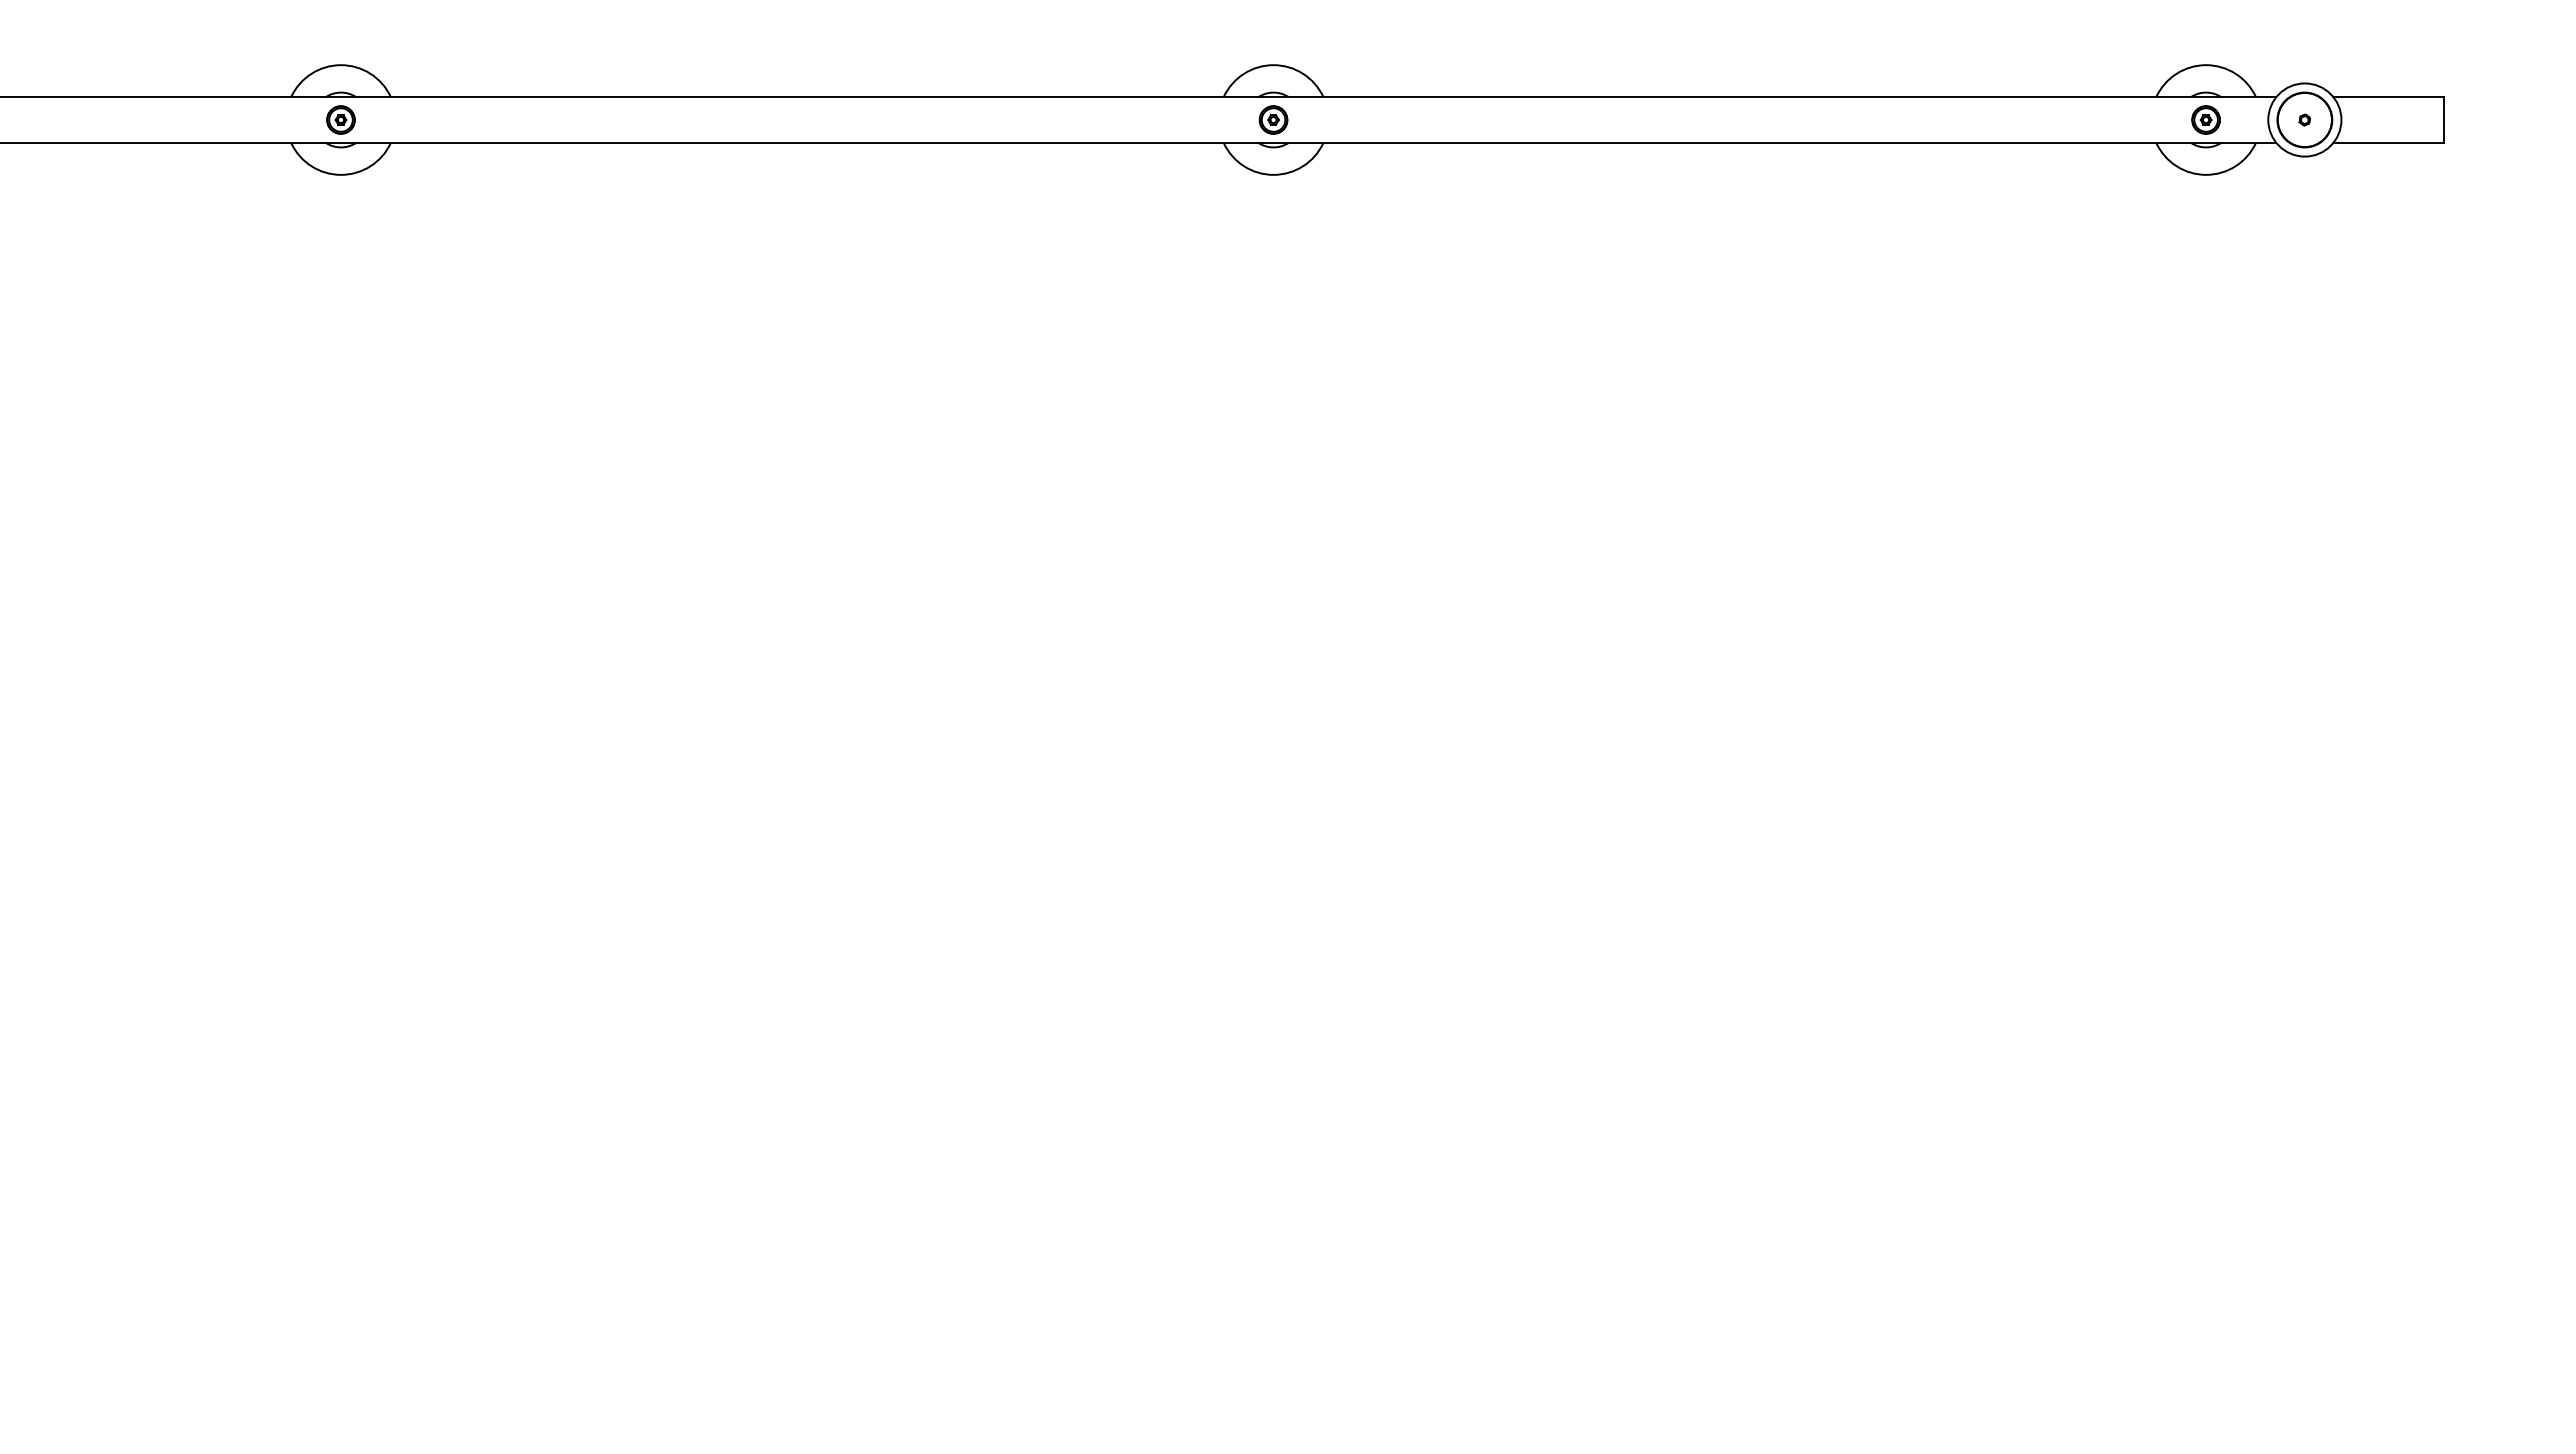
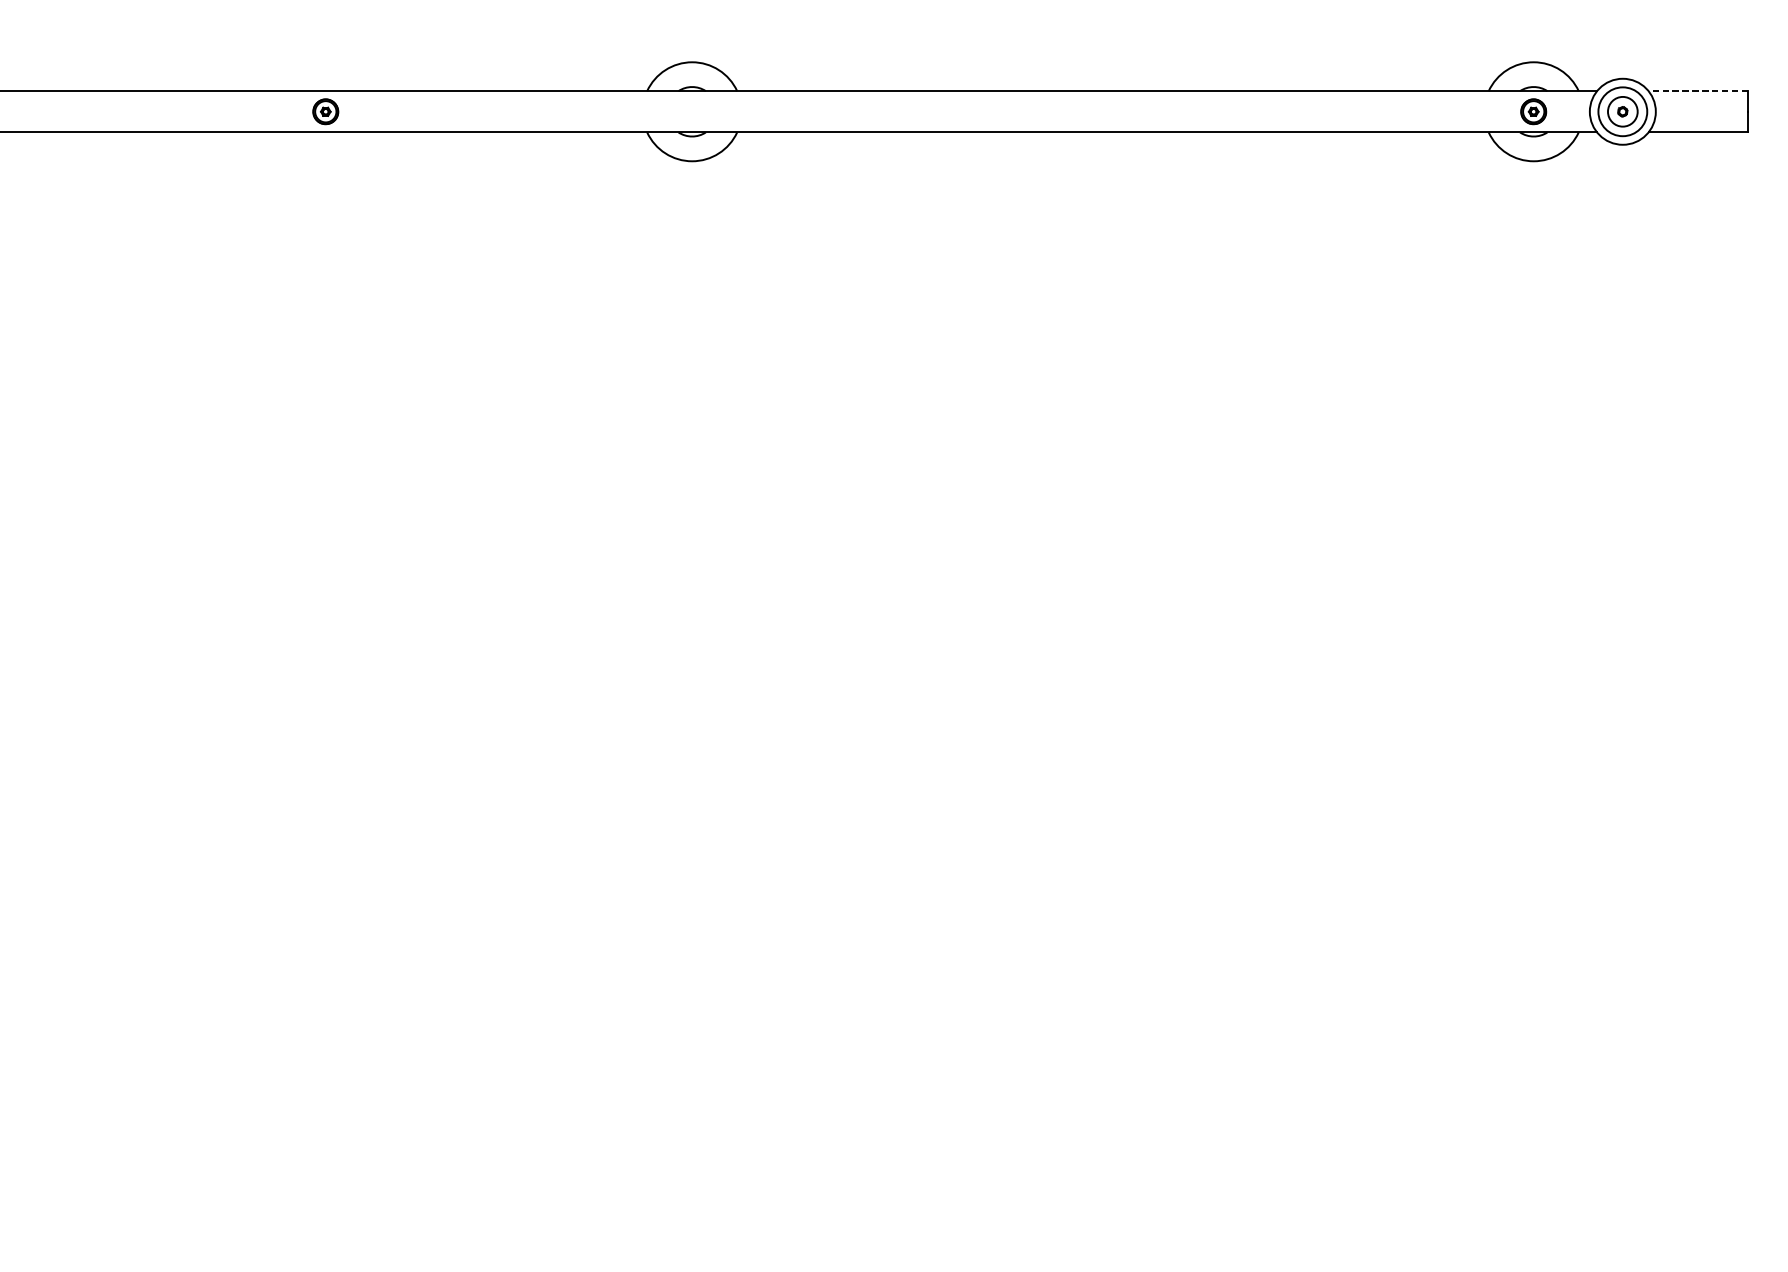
line: (2388, 97) -> (1698, 91), solid -> dashed
part: (1273, 119) -> (325, 111), moved
circle: (2304, 119) -> (1622, 111), size x0.6

